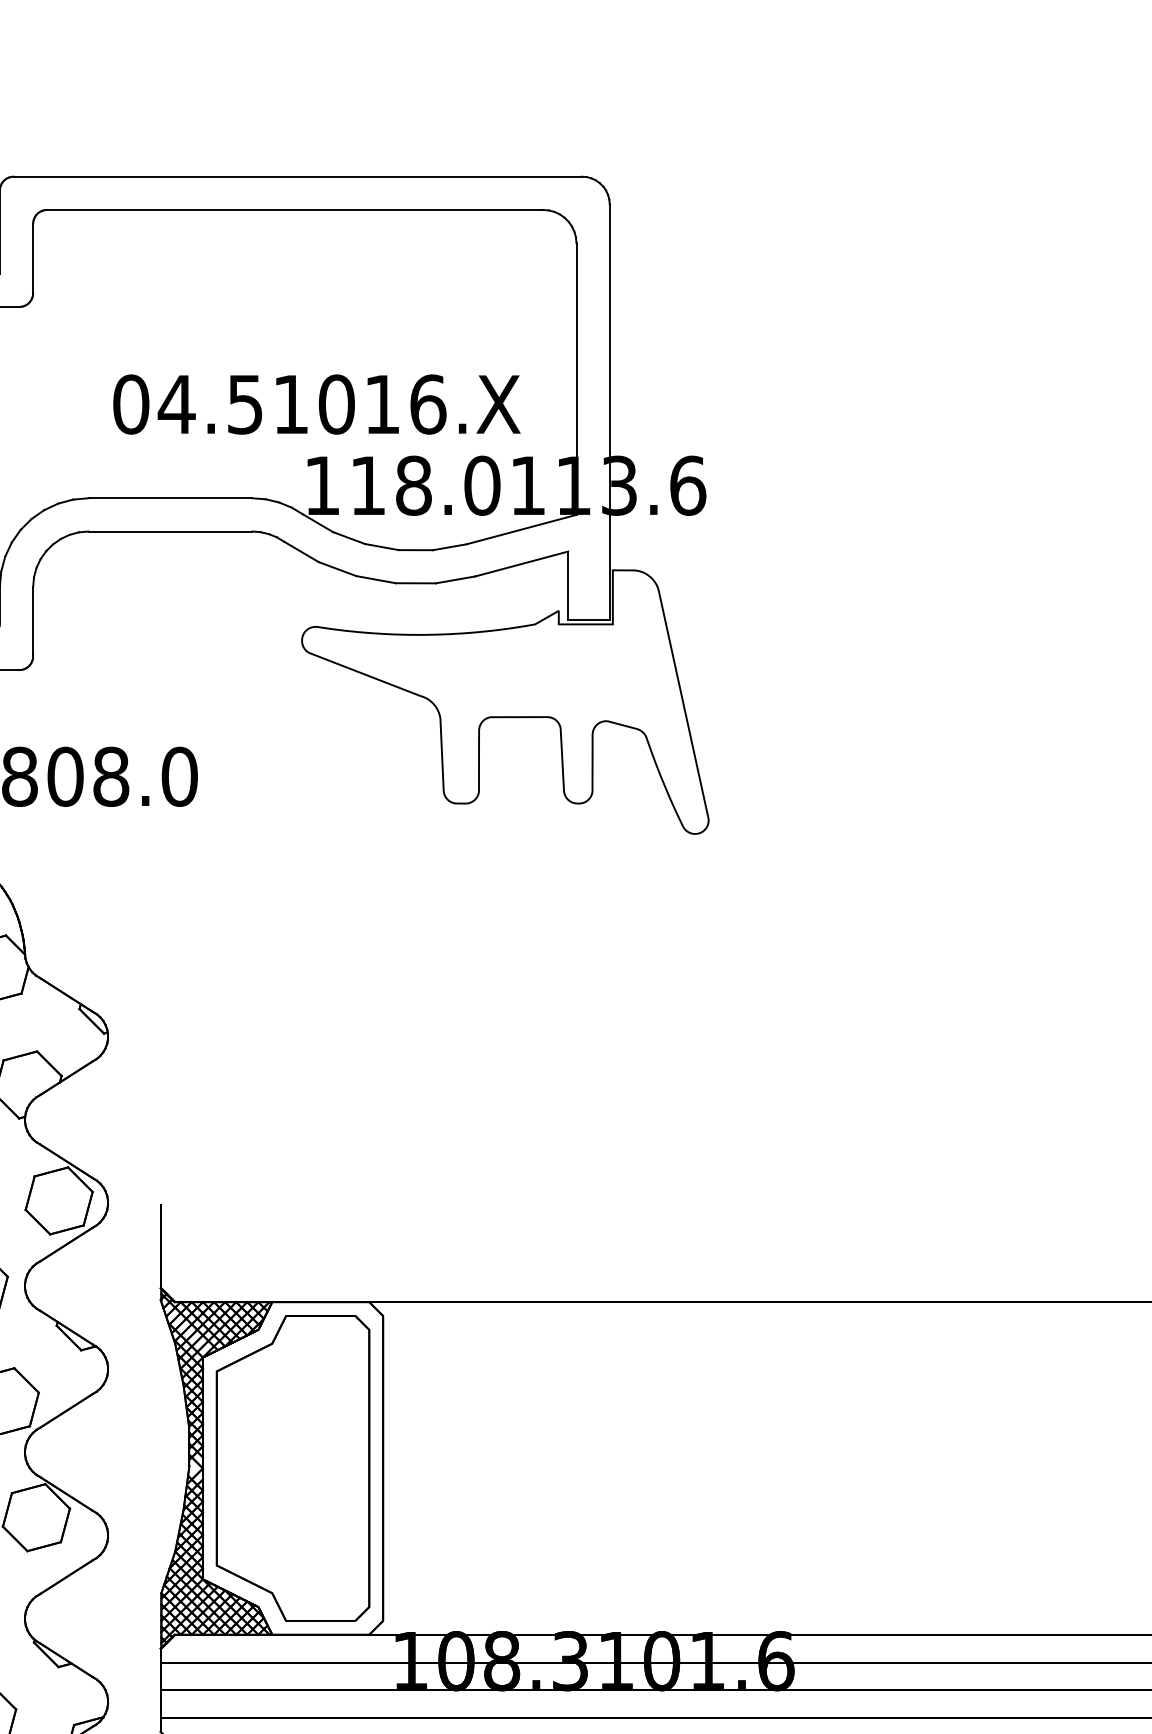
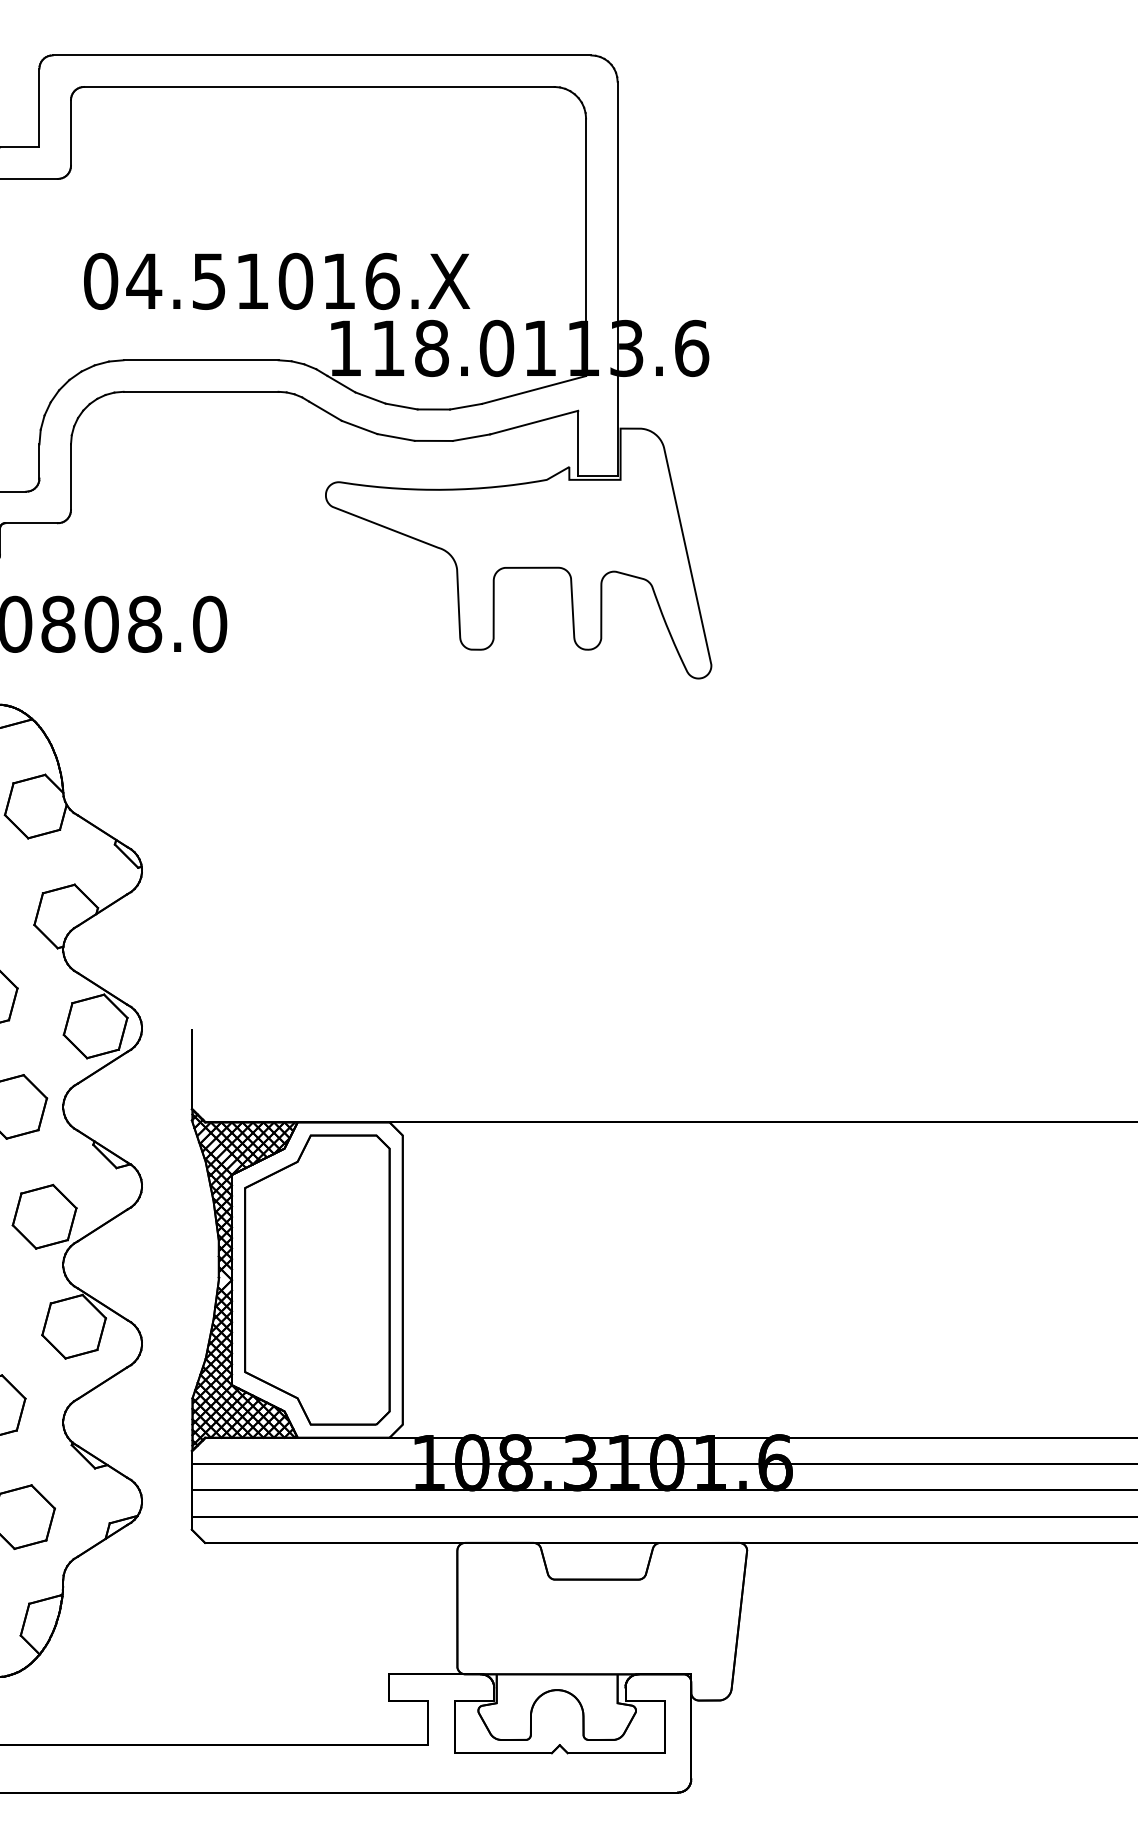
text: (317, 403) -> (277, 280), moved

